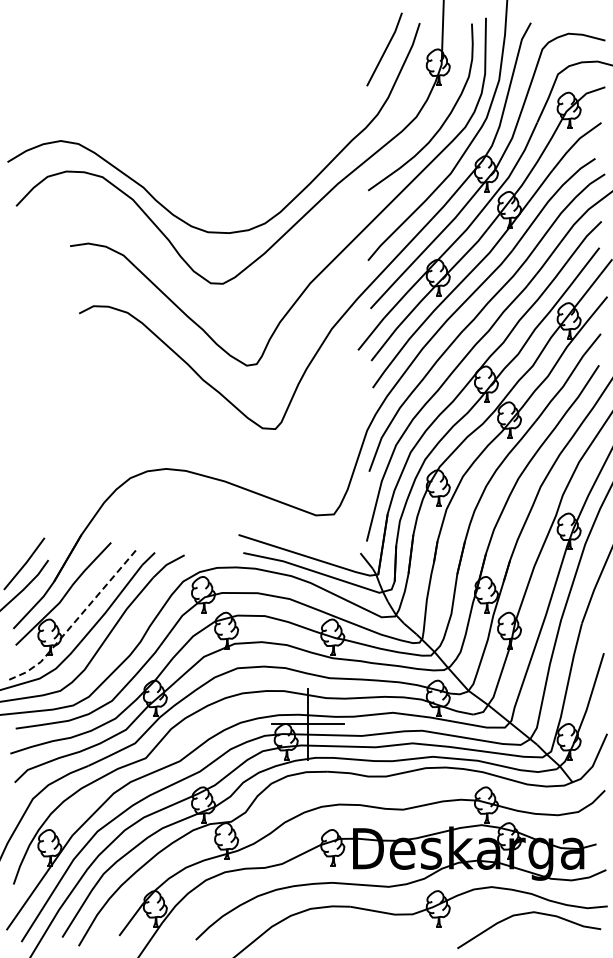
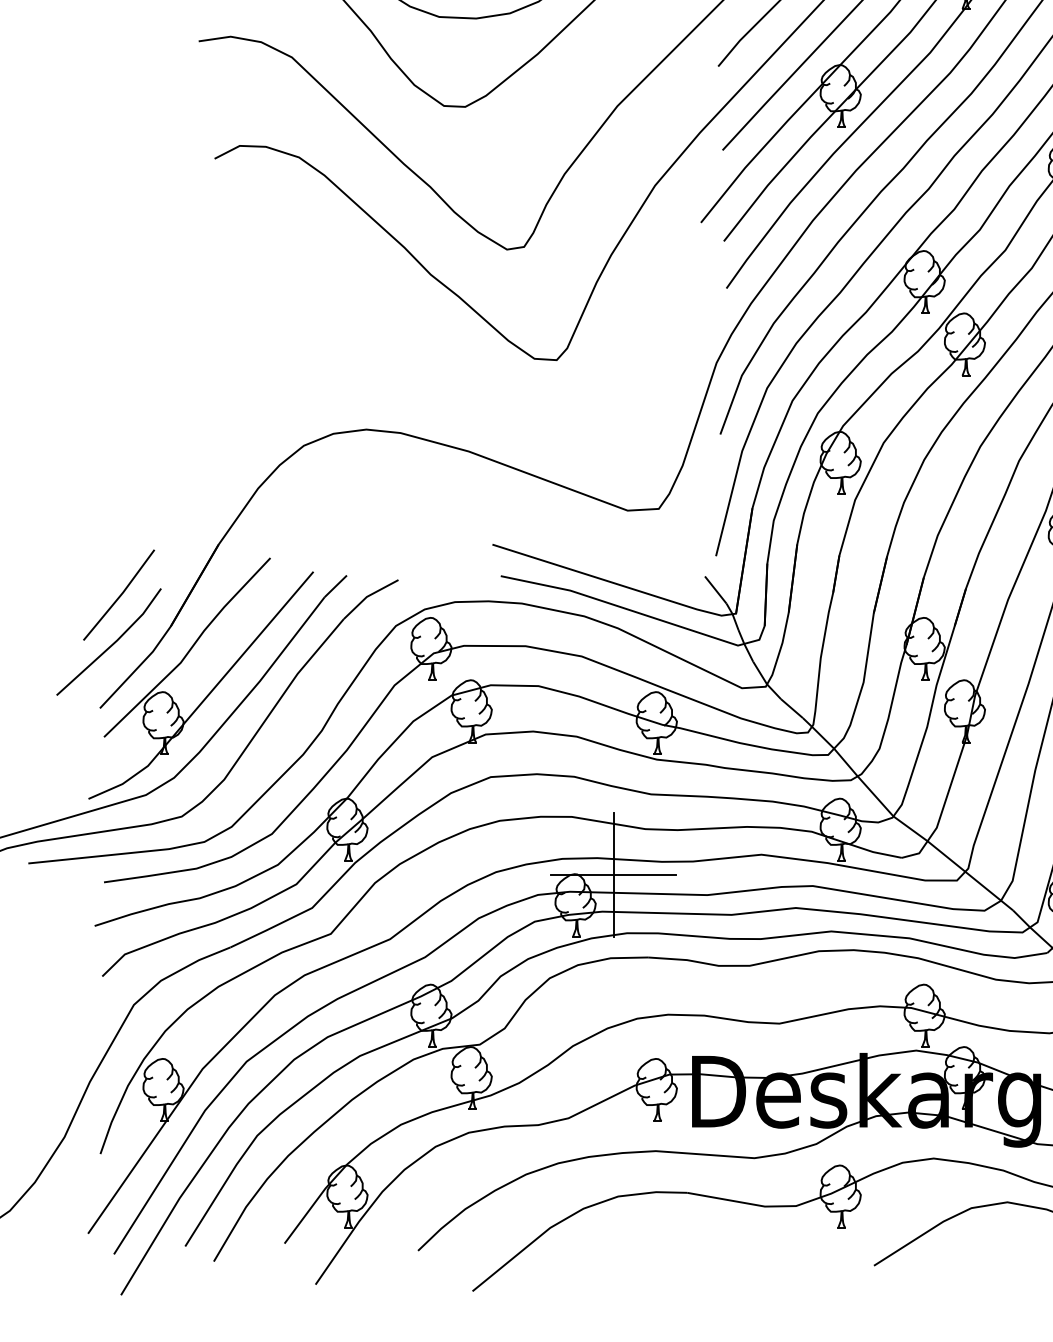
line: (74, 622) -> (206, 697), dashed -> solid

